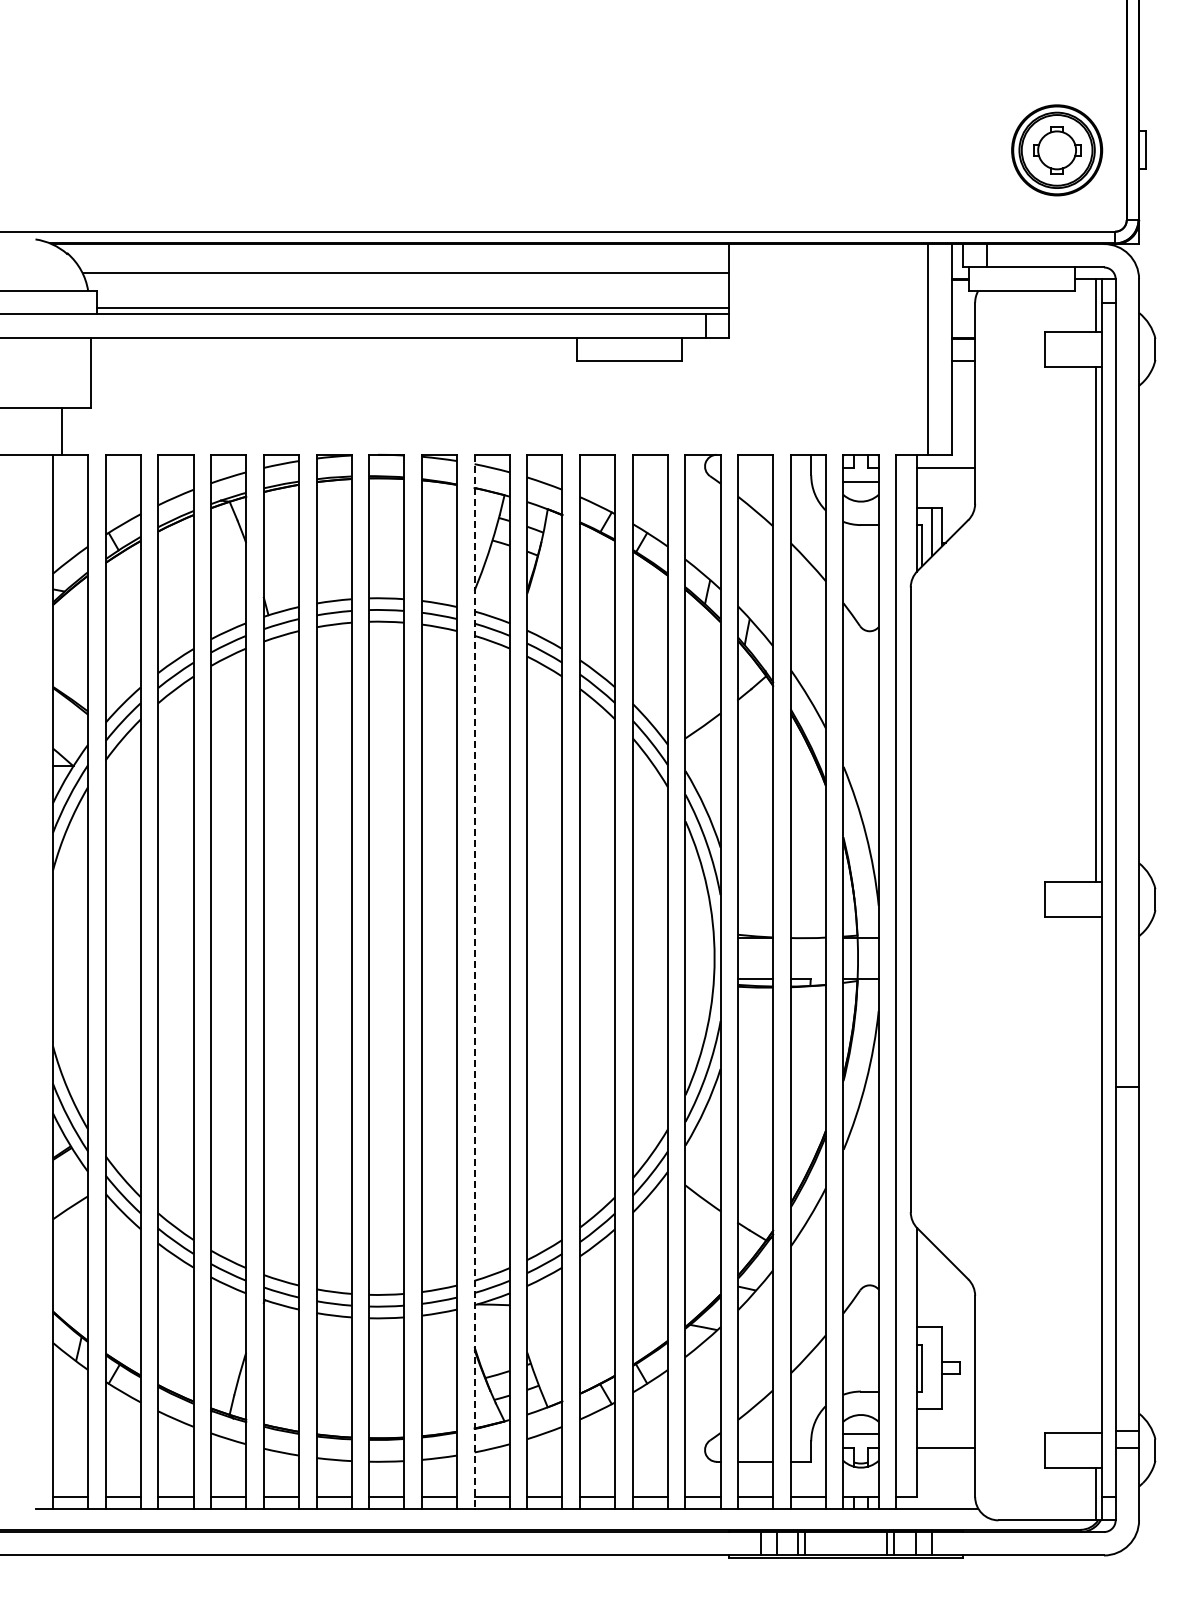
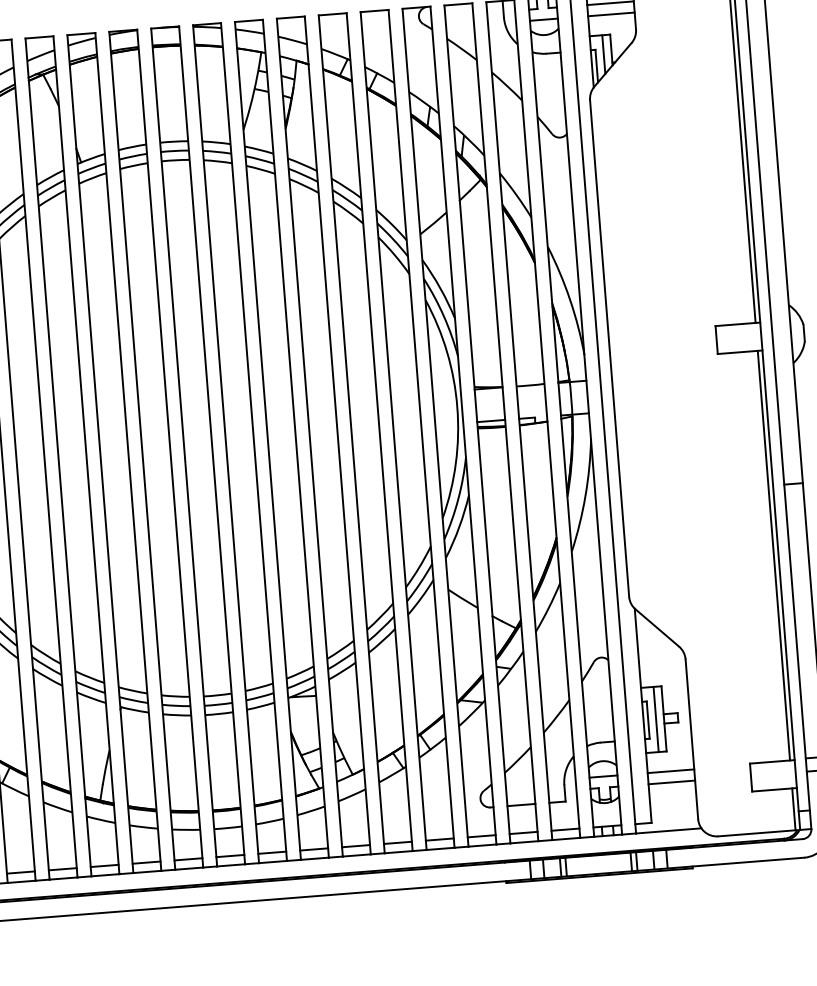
line: (945, 482) -> (611, 14), added
line: (474, 981) -> (267, 440), dashed -> solid
line: (1095, 1174) -> (773, 555), added
line: (932, 1368) -> (656, 719), added
line: (945, 1434) -> (670, 771), added

